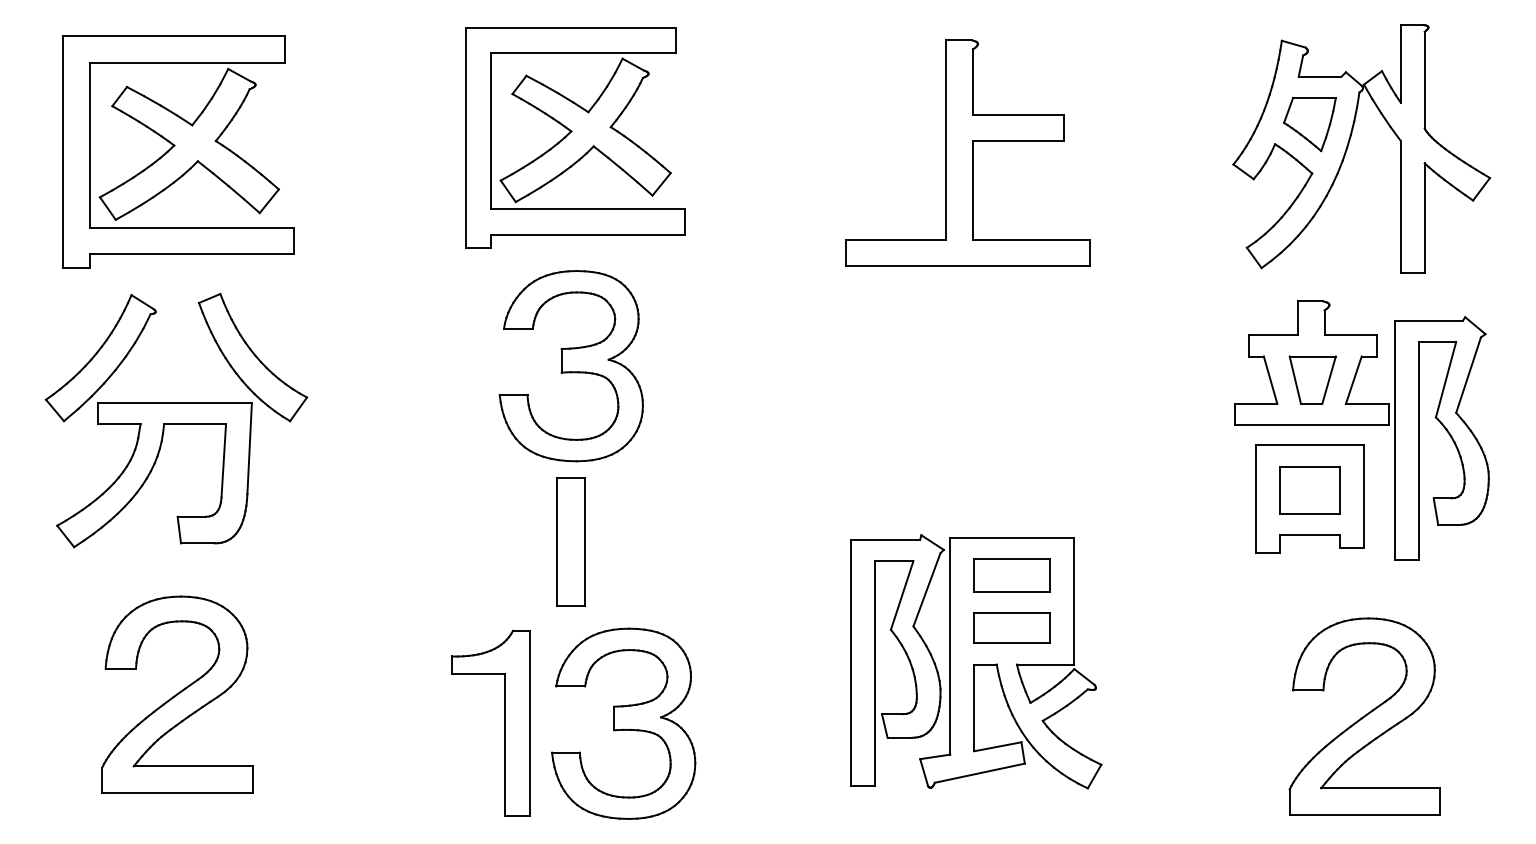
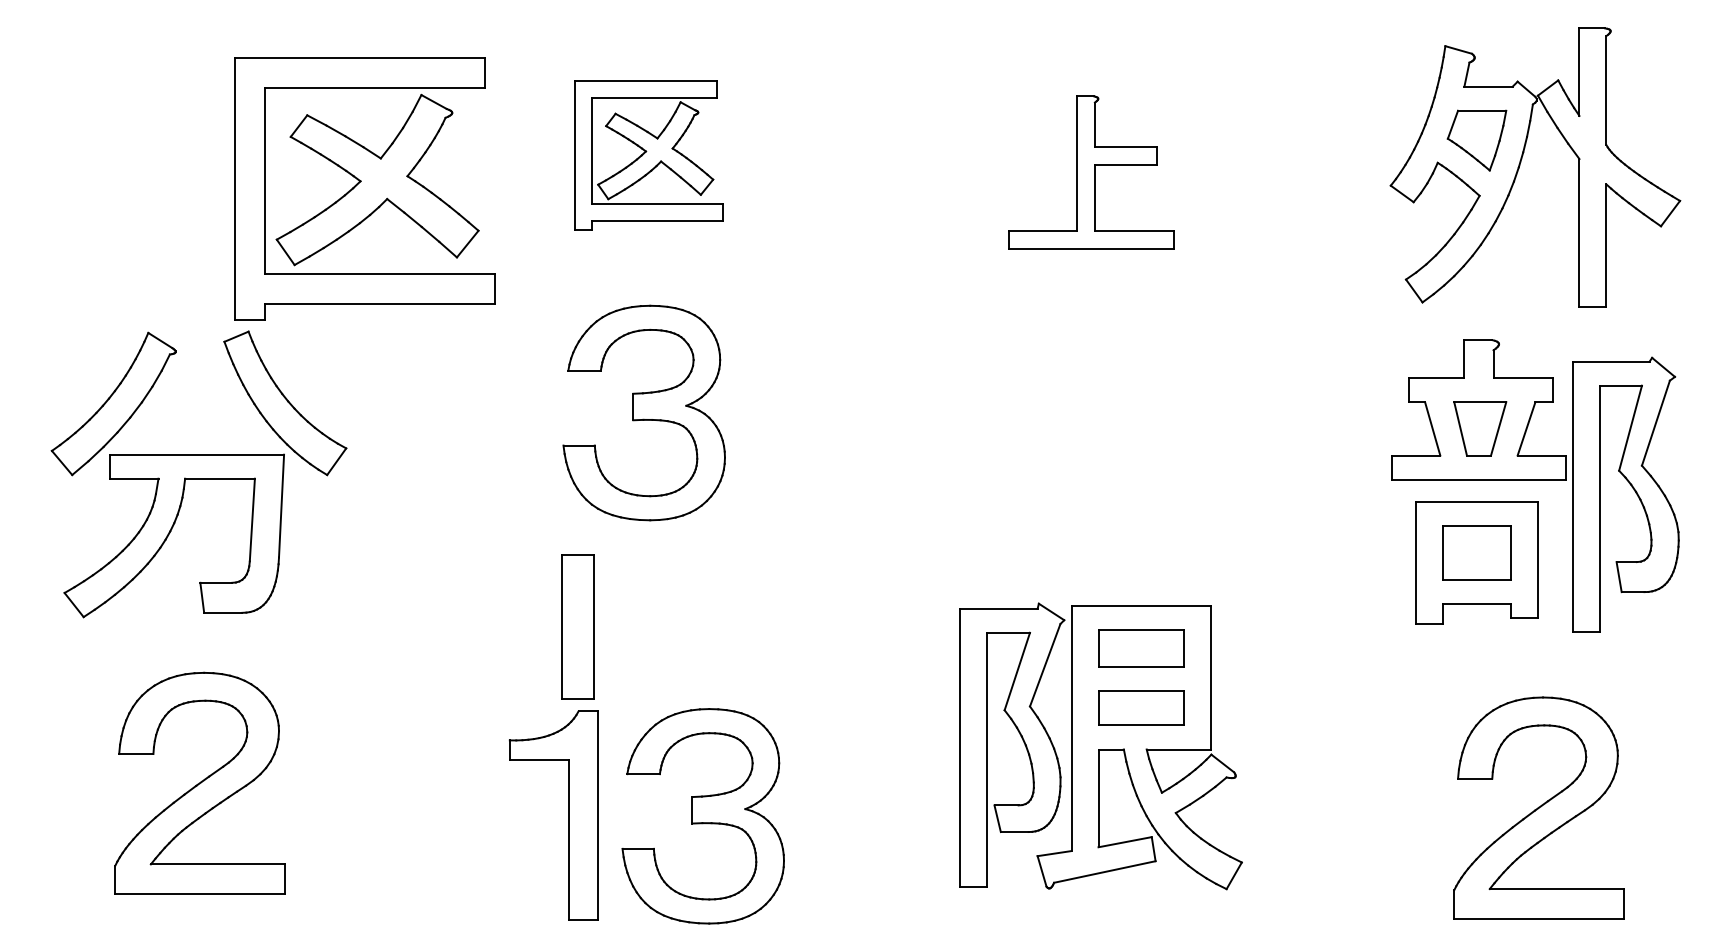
part: (575, 137) -> (648, 155), size x0.6
part: (177, 151) -> (364, 188), moved
part: (967, 152) -> (1091, 172), size x0.6
part: (570, 541) -> (577, 626), moved

